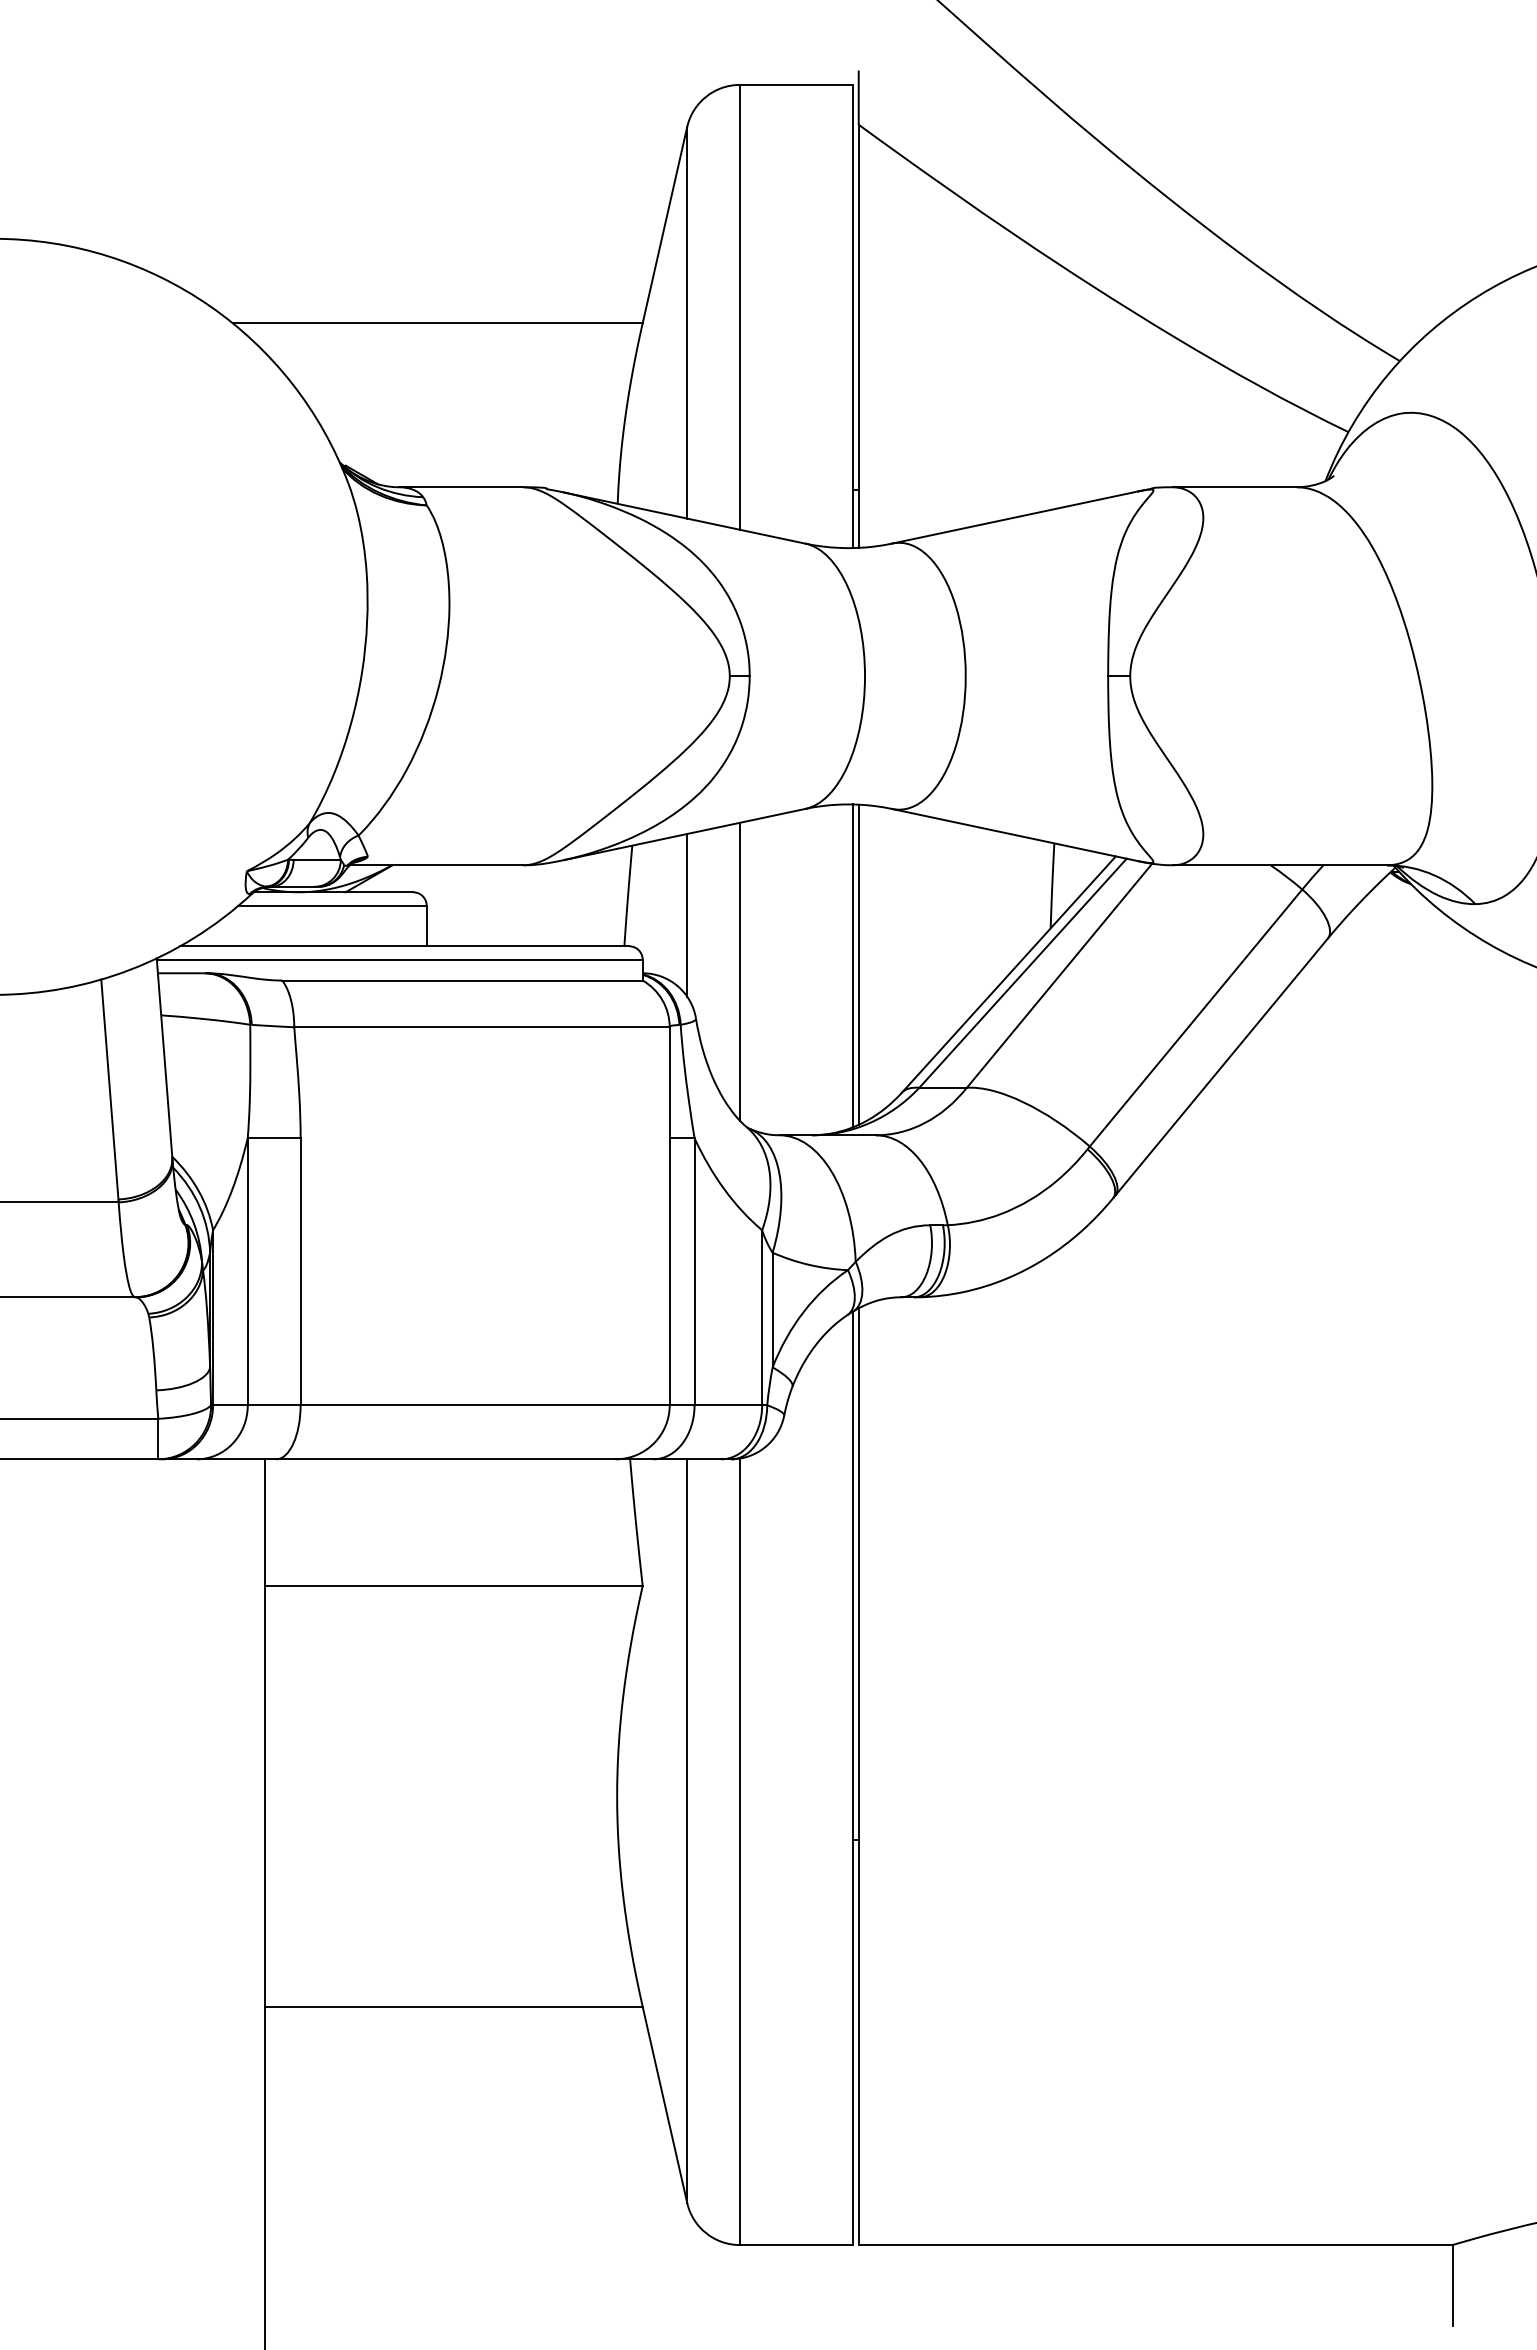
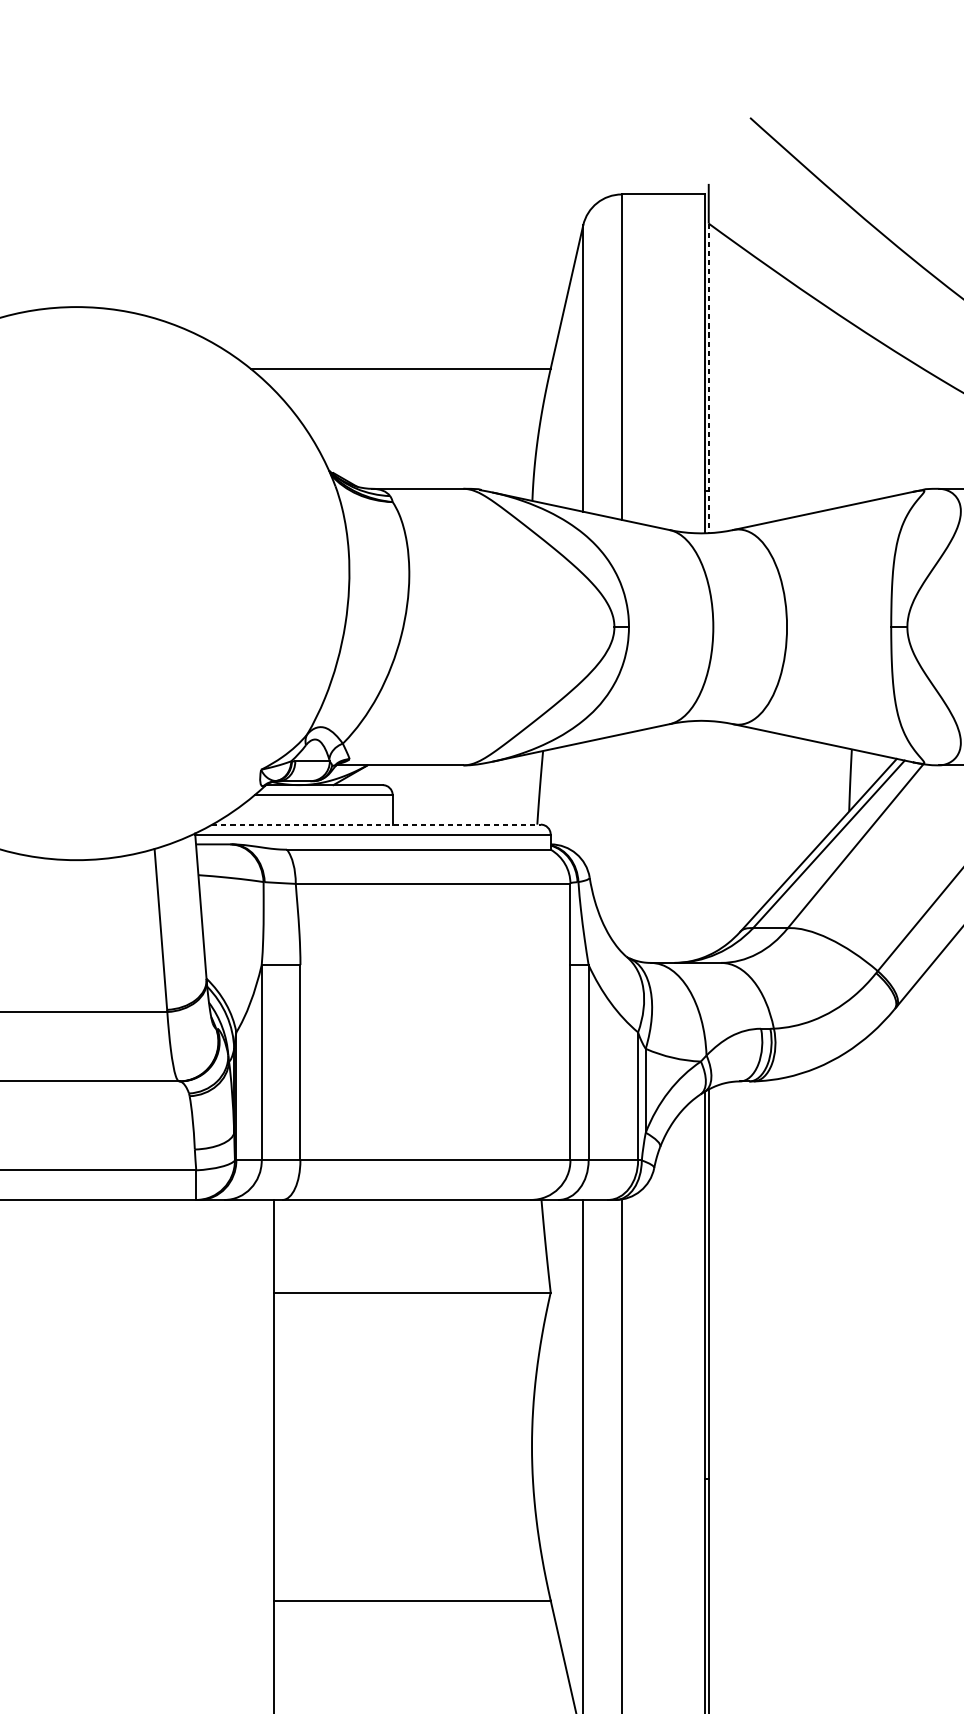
line: (858, 336) -> (708, 378), solid -> dashed
line: (687, 915) -> (583, 802), removed
line: (404, 946) -> (376, 824), solid -> dashed
line: (858, 964) -> (708, 837), removed
line: (853, 965) -> (704, 838), removed
line: (739, 971) -> (621, 843), removed

